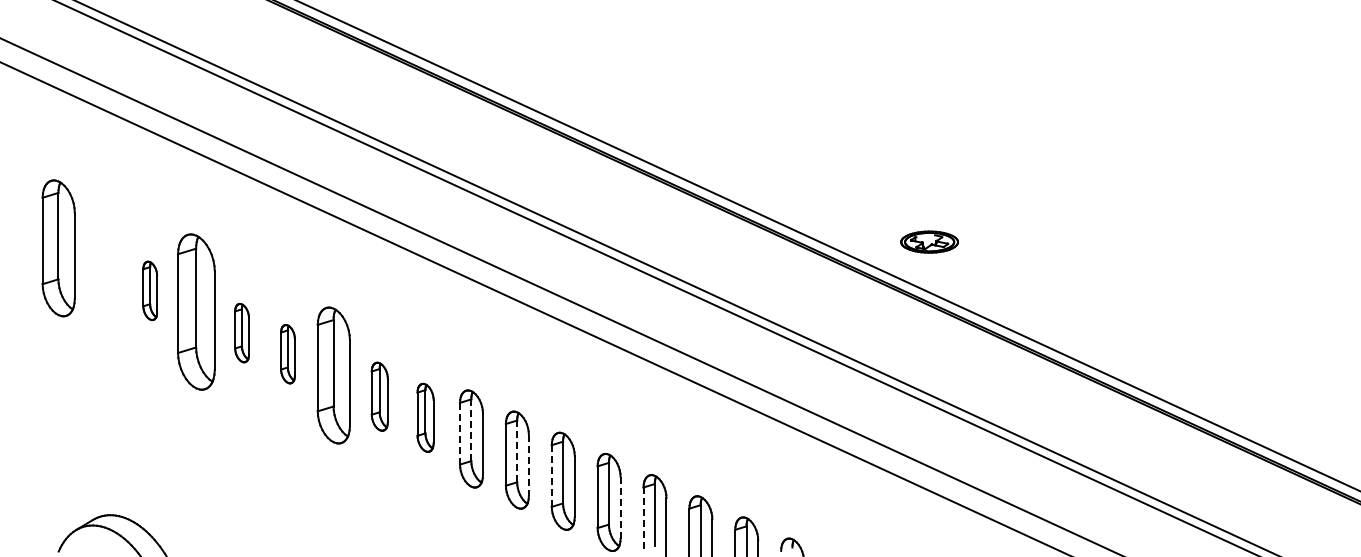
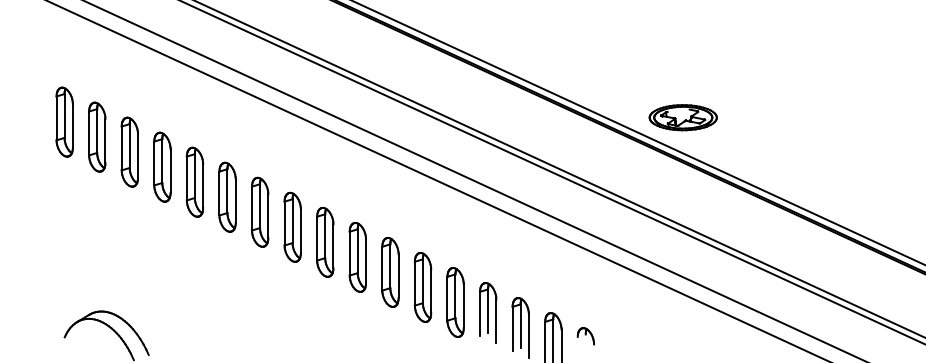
part: (929, 241) -> (683, 117), size x1.67
part: (58, 248) -> (64, 122), size x0.71
part: (104, 269) -> (97, 137), added
part: (149, 290) -> (129, 151), size x1.67
part: (195, 311) -> (161, 166), size x0.62
part: (241, 332) -> (194, 181), size x1.67
part: (287, 353) -> (227, 196), size x1.67
part: (333, 375) -> (259, 212), size x0.71
part: (379, 396) -> (292, 227), size x1.43
part: (425, 417) -> (325, 242), size x1.43
line: (471, 430) -> (357, 251), dashed -> solid
line: (460, 433) -> (350, 253), dashed -> solid
line: (517, 451) -> (390, 266), dashed -> solid
line: (528, 465) -> (398, 276), dashed -> solid
line: (551, 476) -> (414, 284), dashed -> solid
line: (620, 507) -> (463, 306), dashed -> solid
line: (643, 518) -> (480, 313), dashed -> solid

